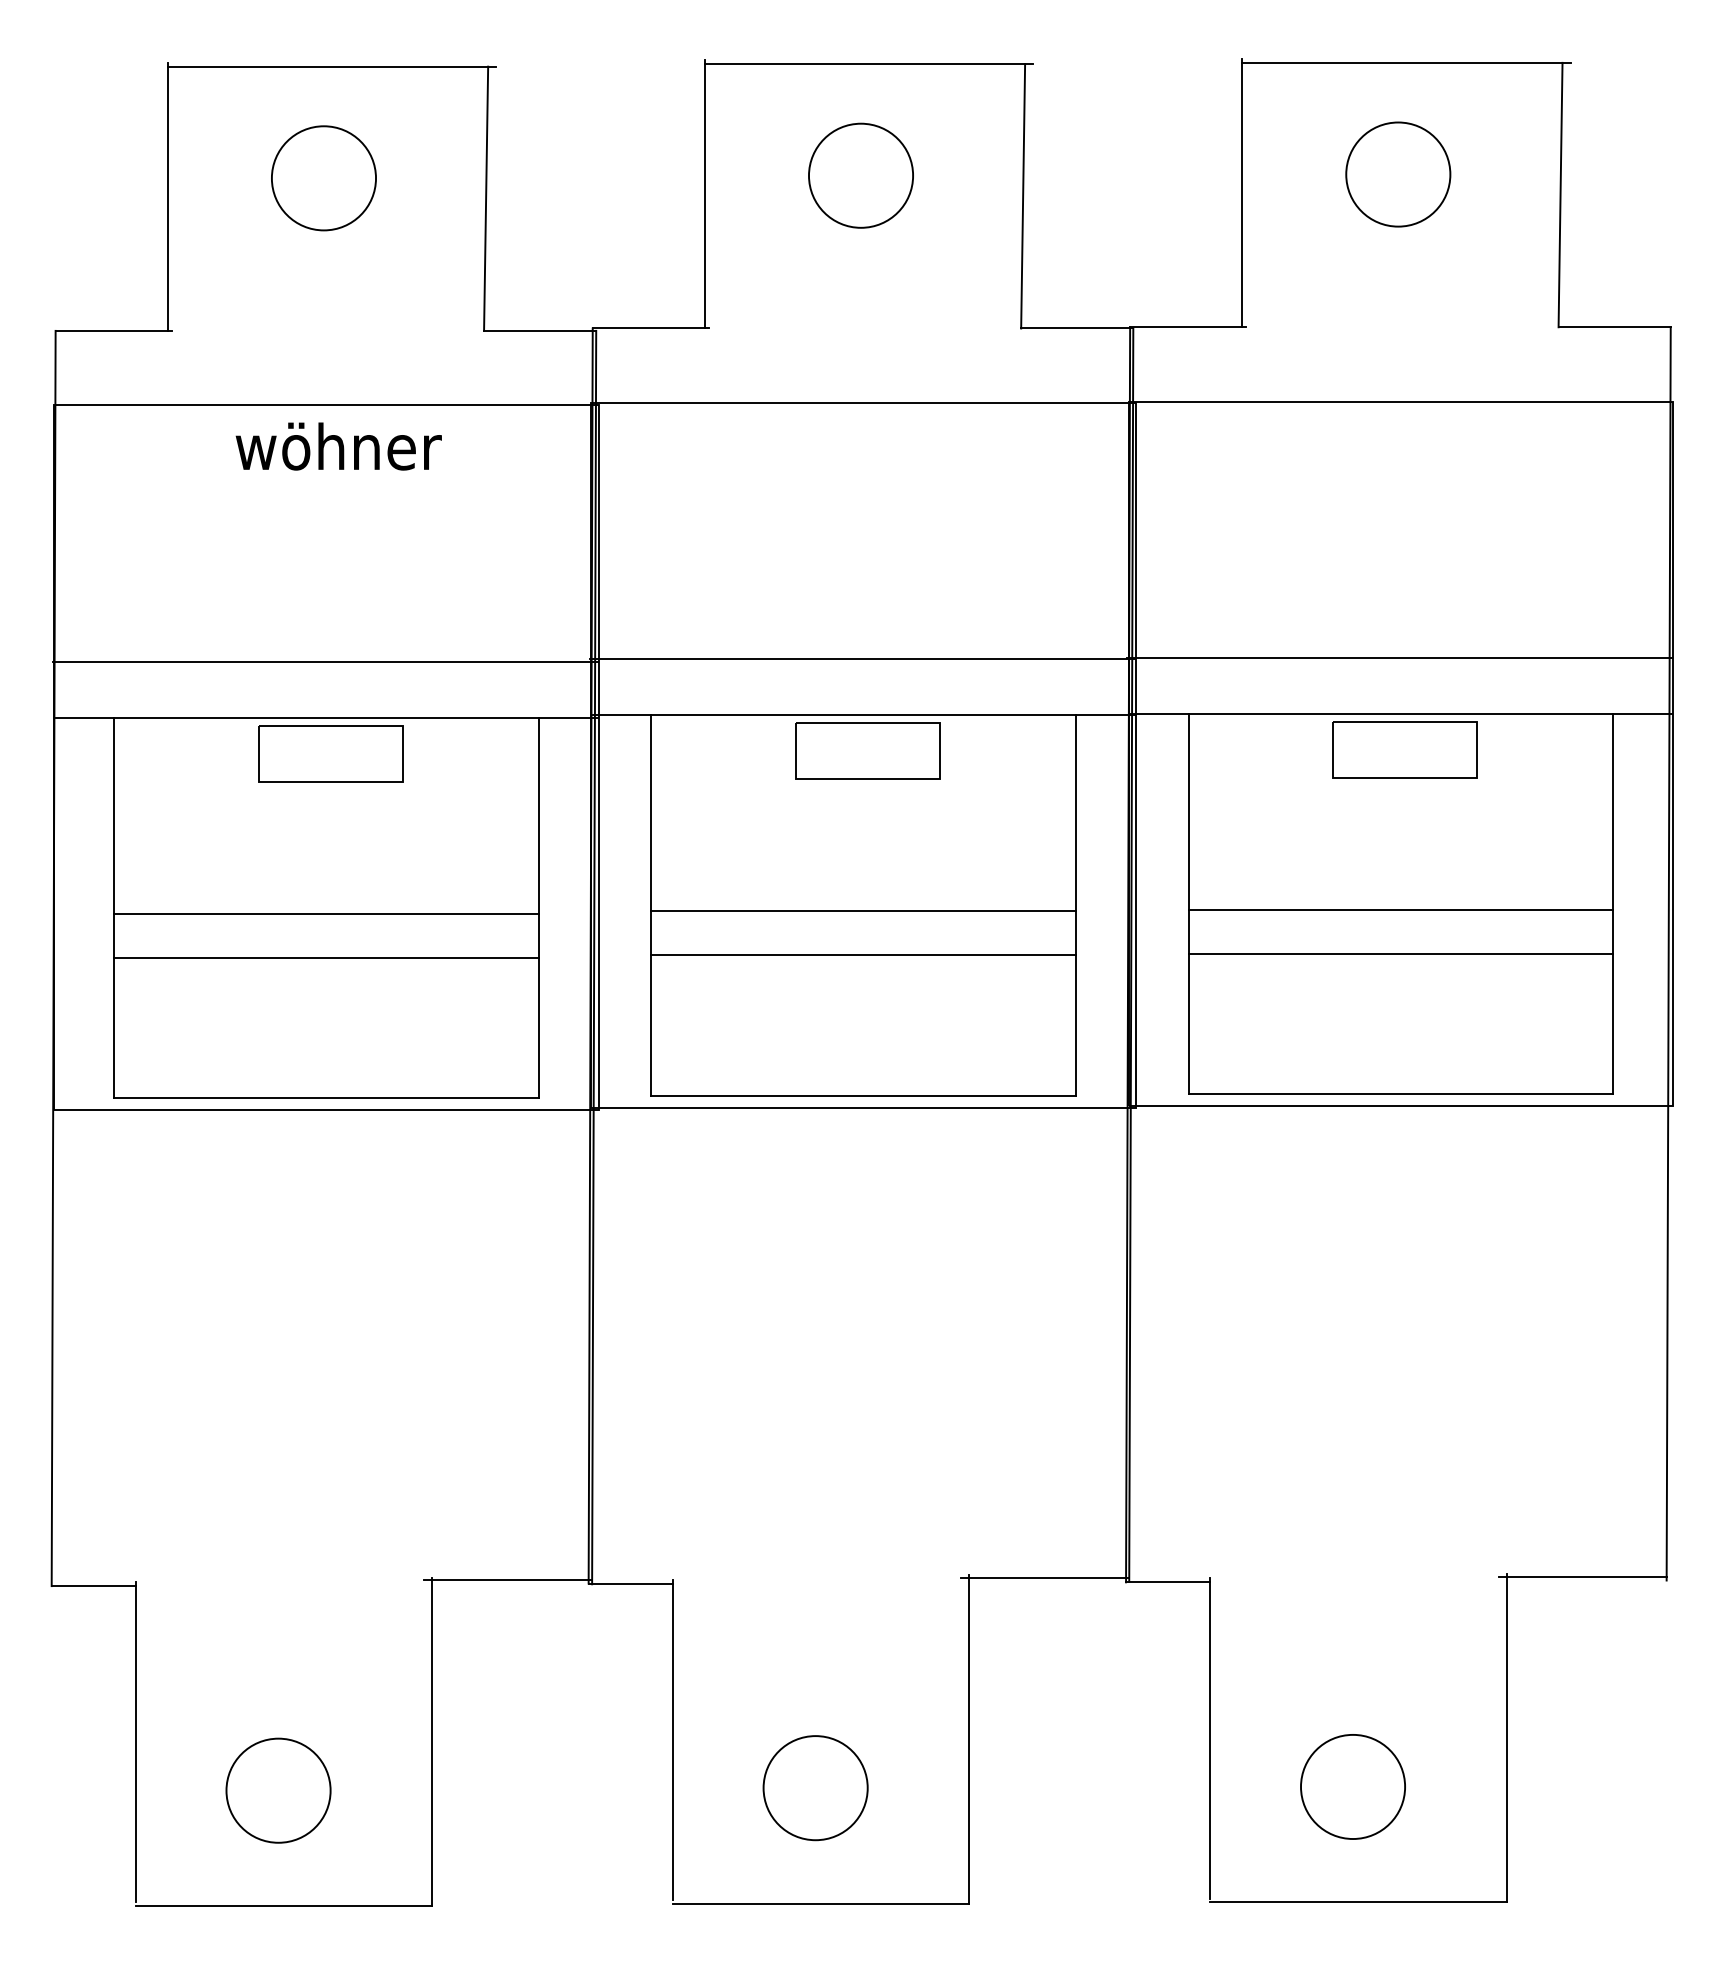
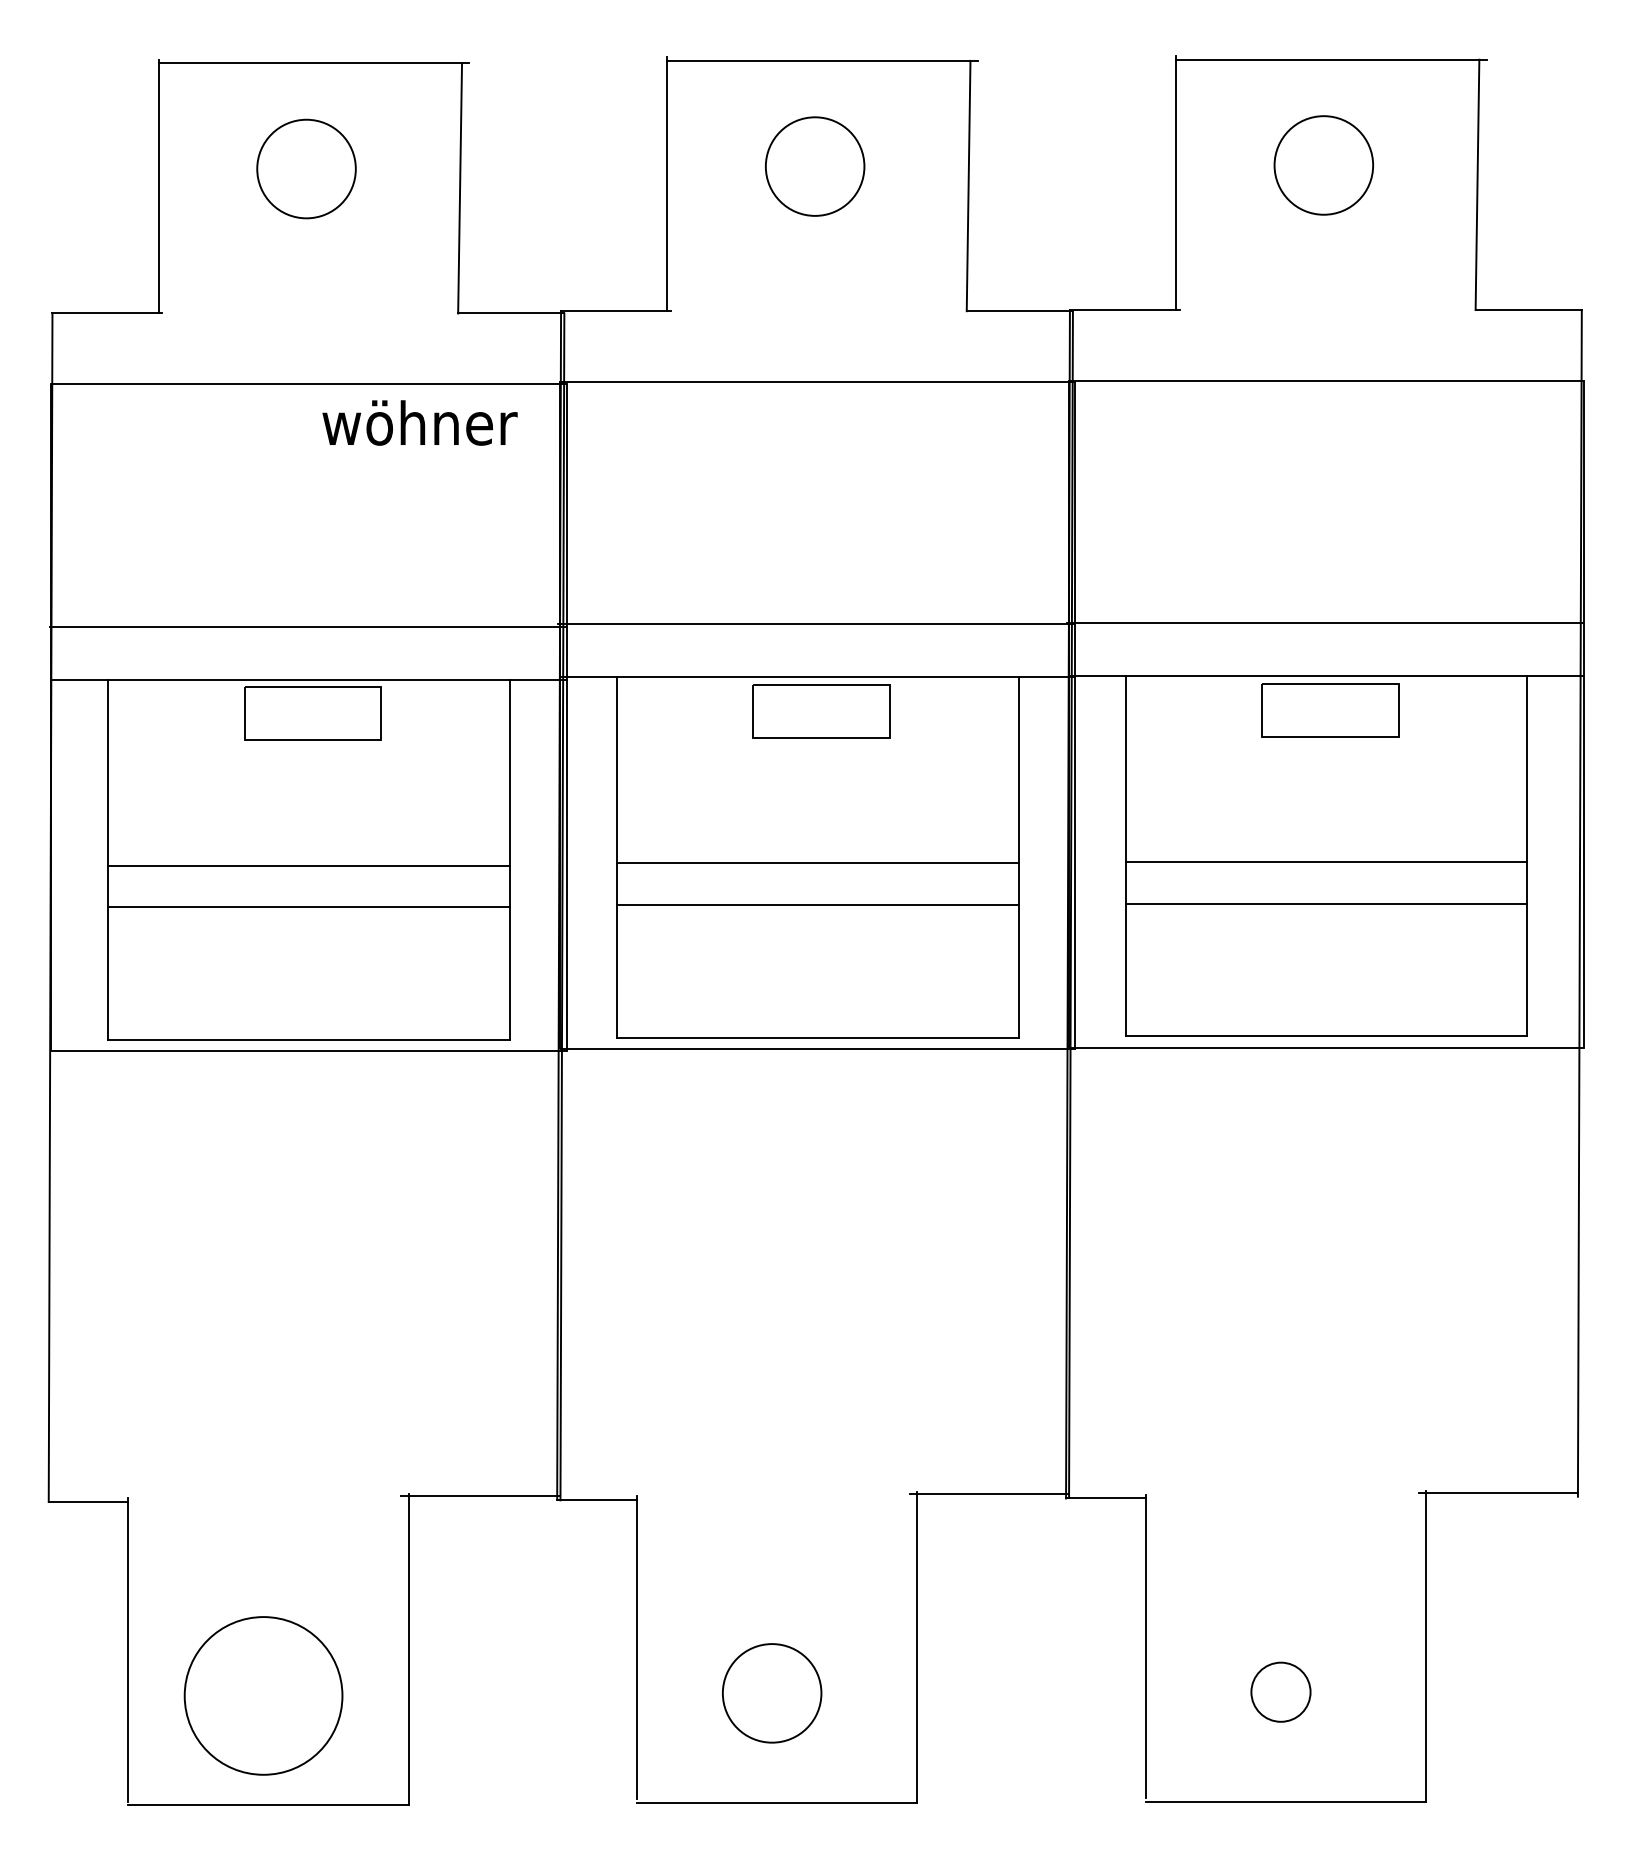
text: (338, 446) -> (419, 422), moved
circle: (1352, 1786) -> (1280, 1691), size x0.6
circle: (278, 1790) -> (263, 1695), size x1.6

